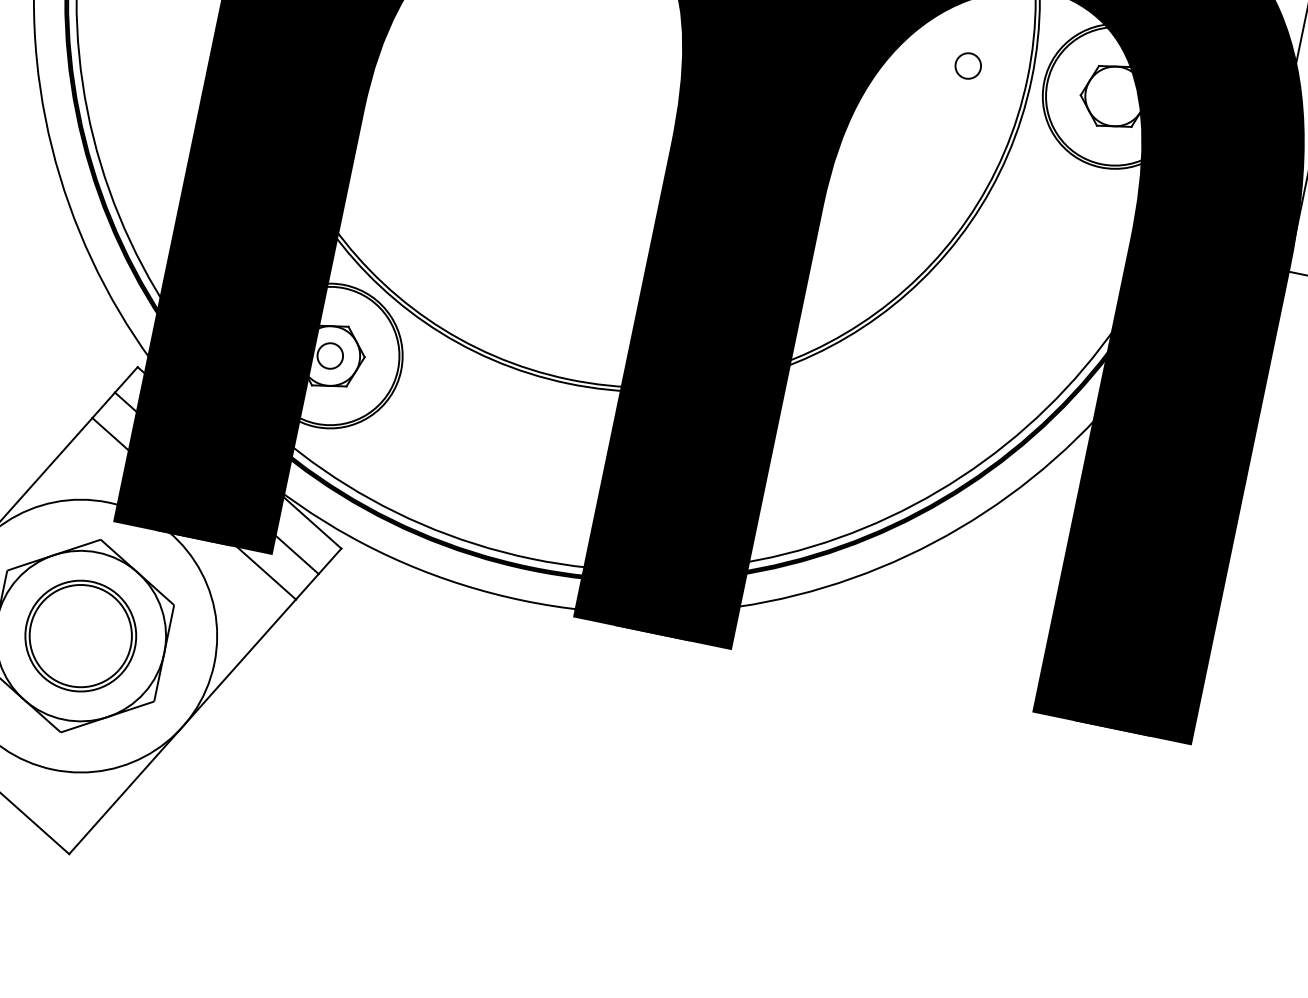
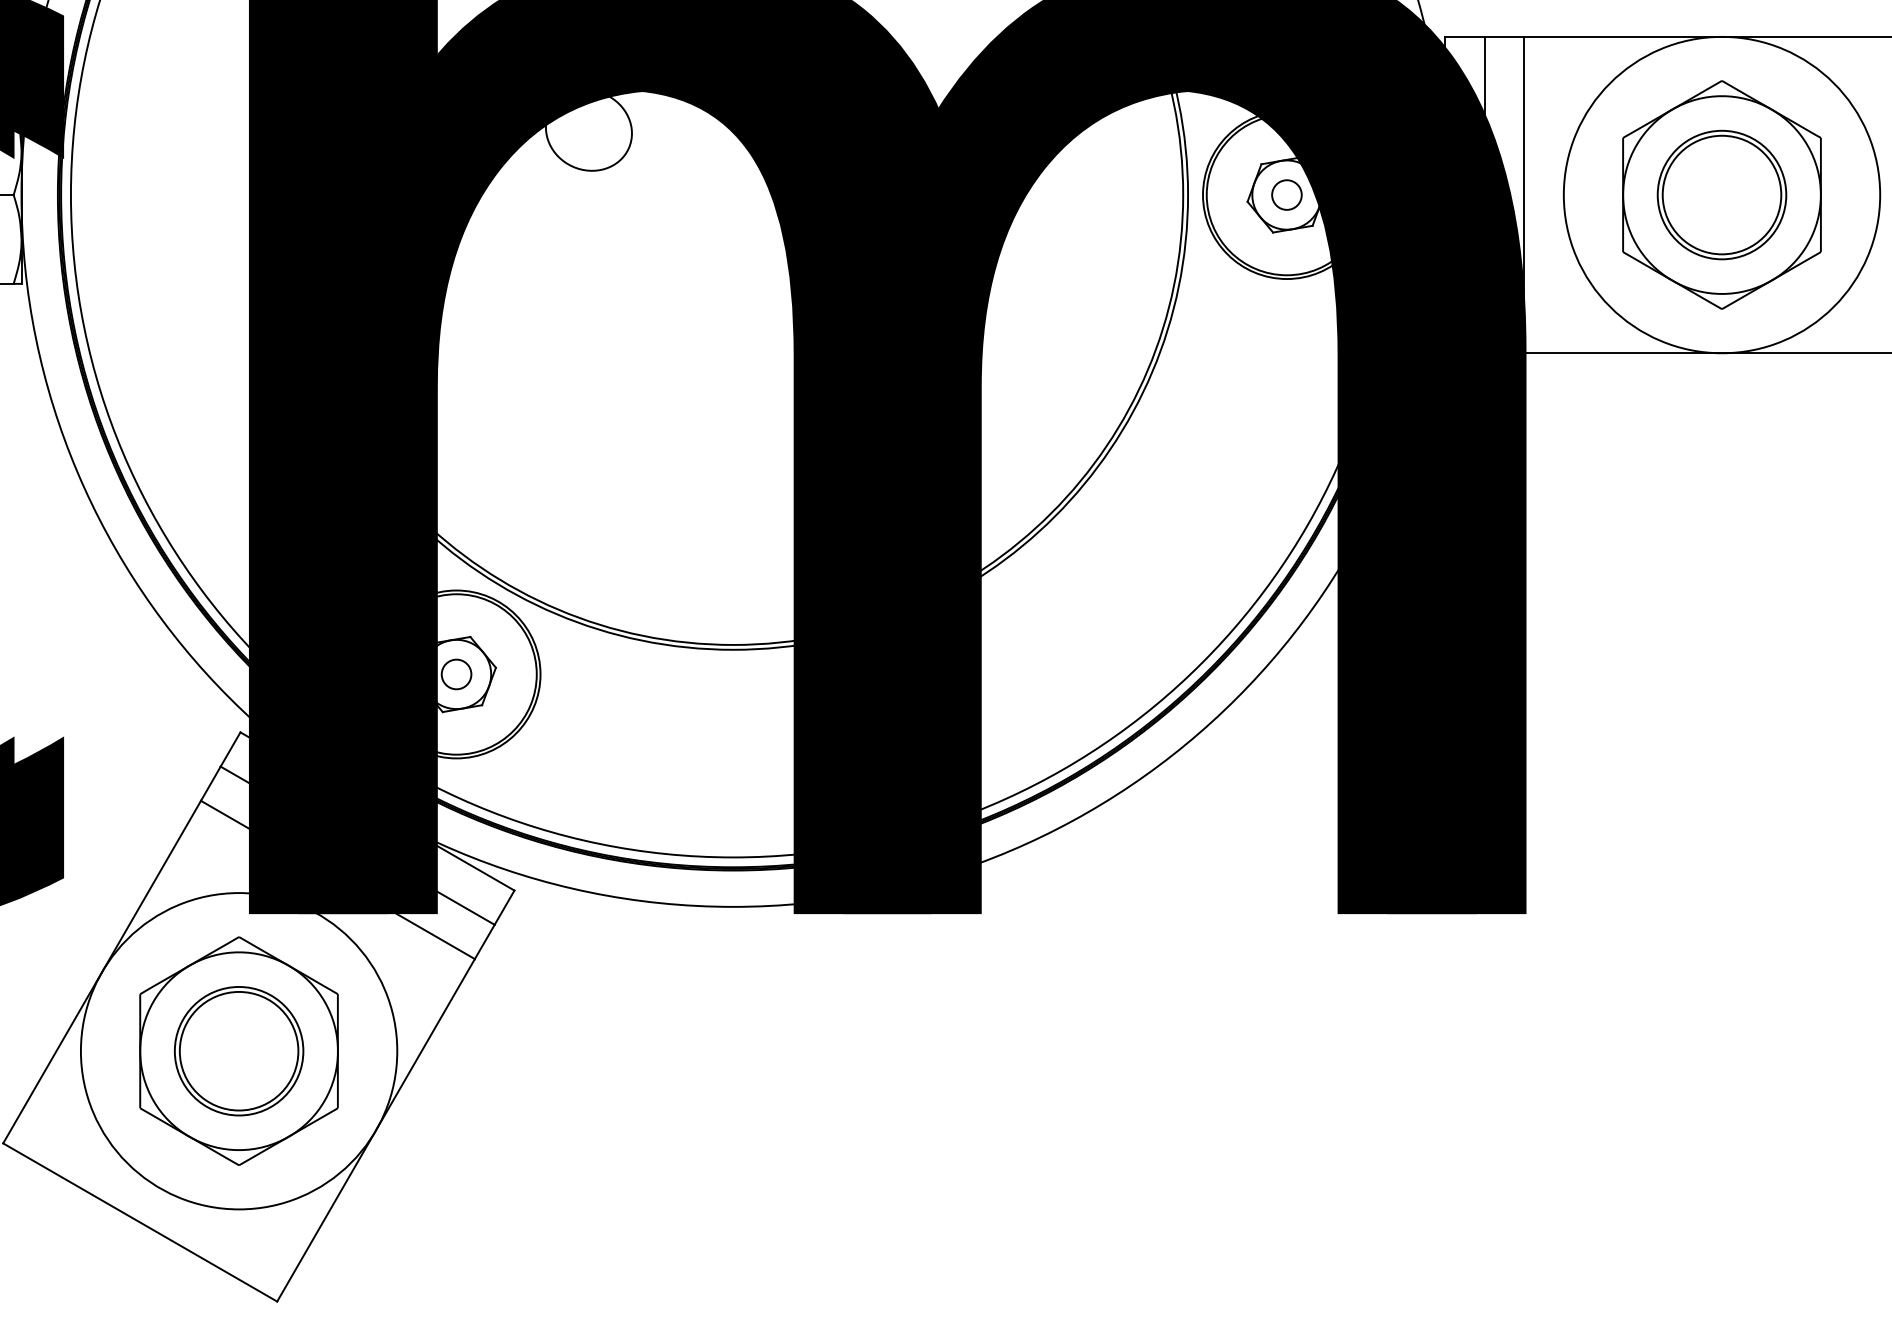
circle: (967, 65) -> (1286, 194), moved

